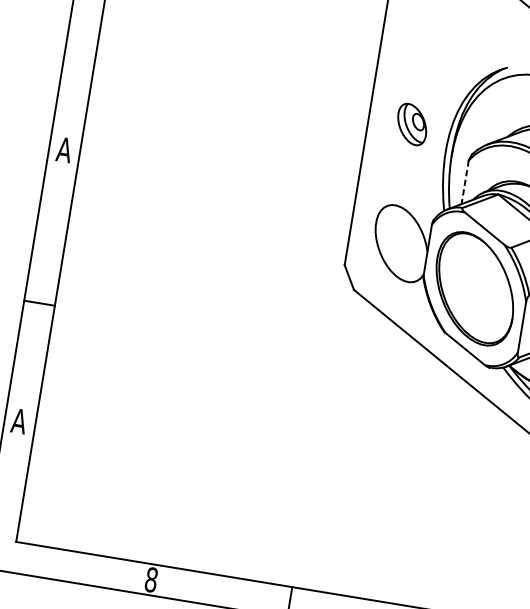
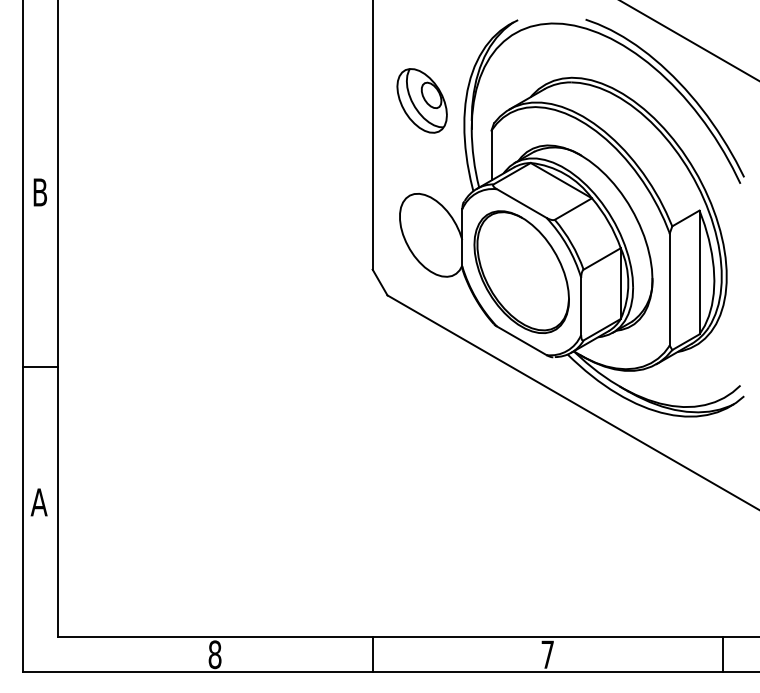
part: (411, 124) -> (421, 100), size x1.43
text: (63, 149) -> (39, 192), A -> B
line: (465, 182) -> (491, 155), dashed -> solid

